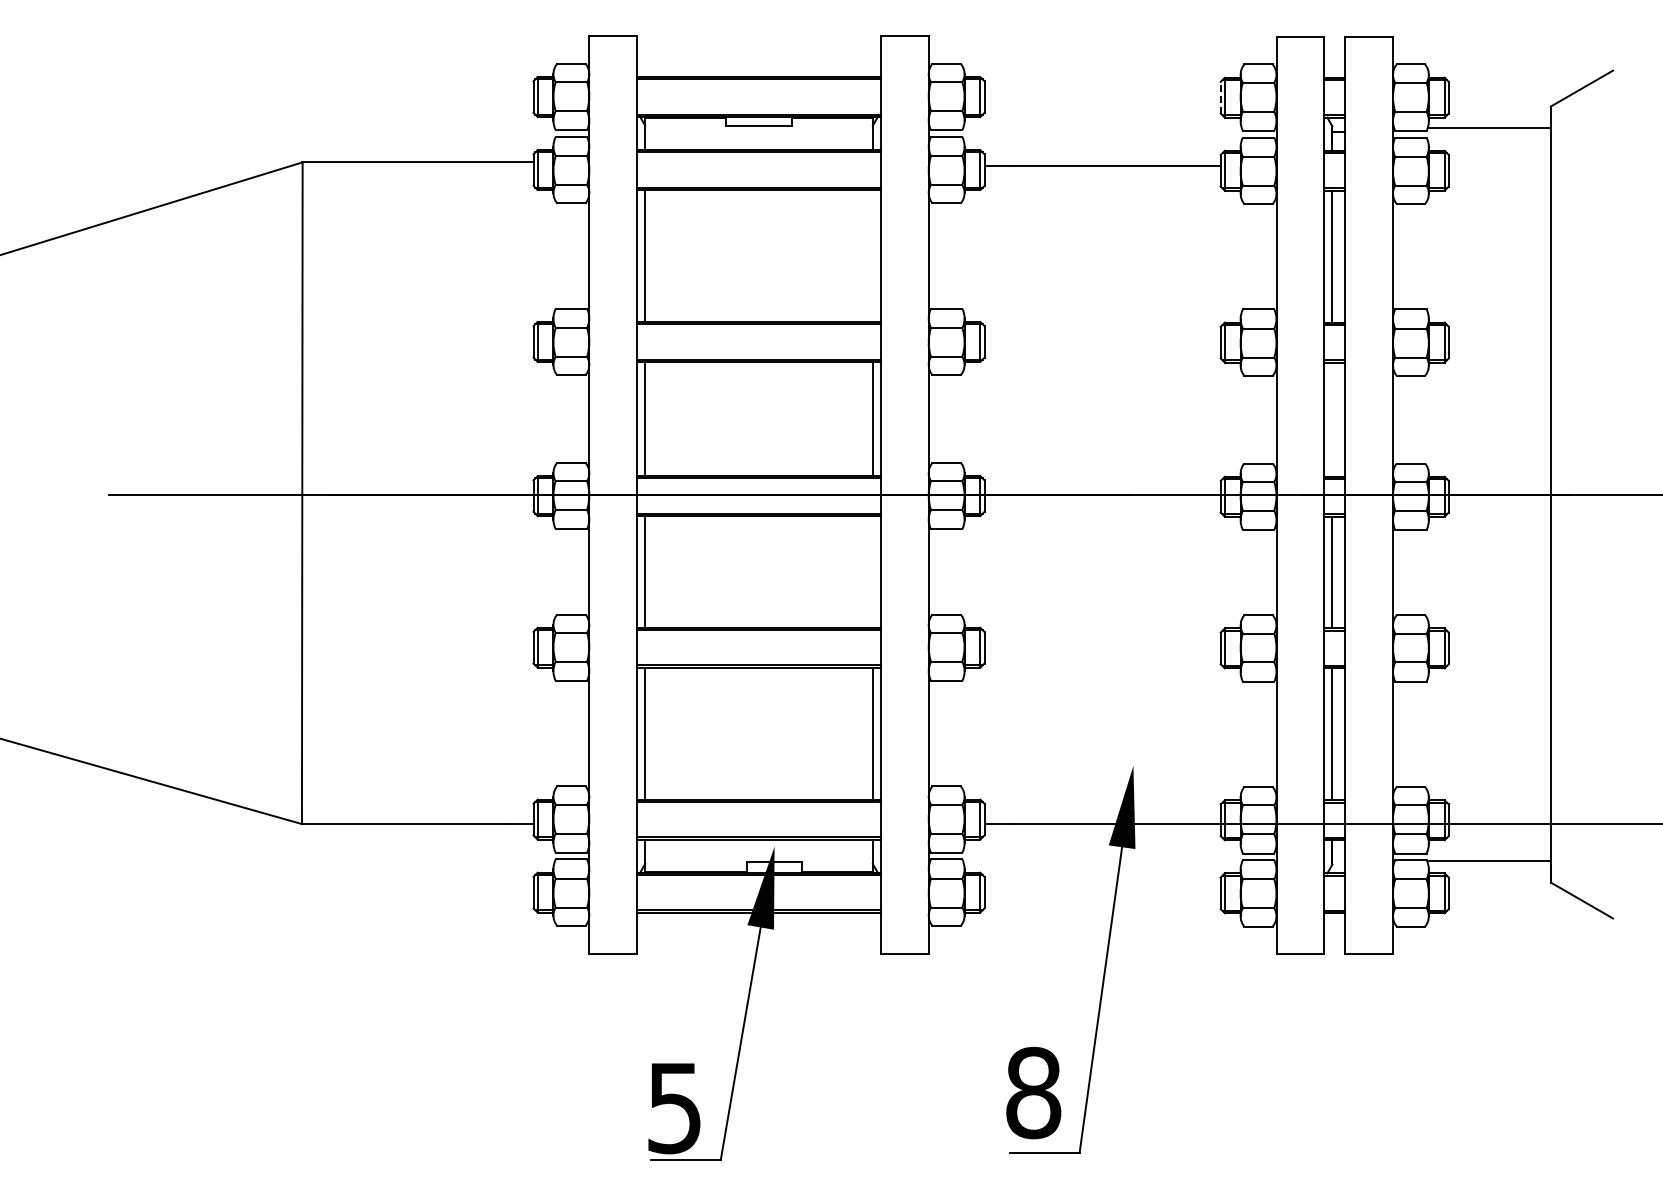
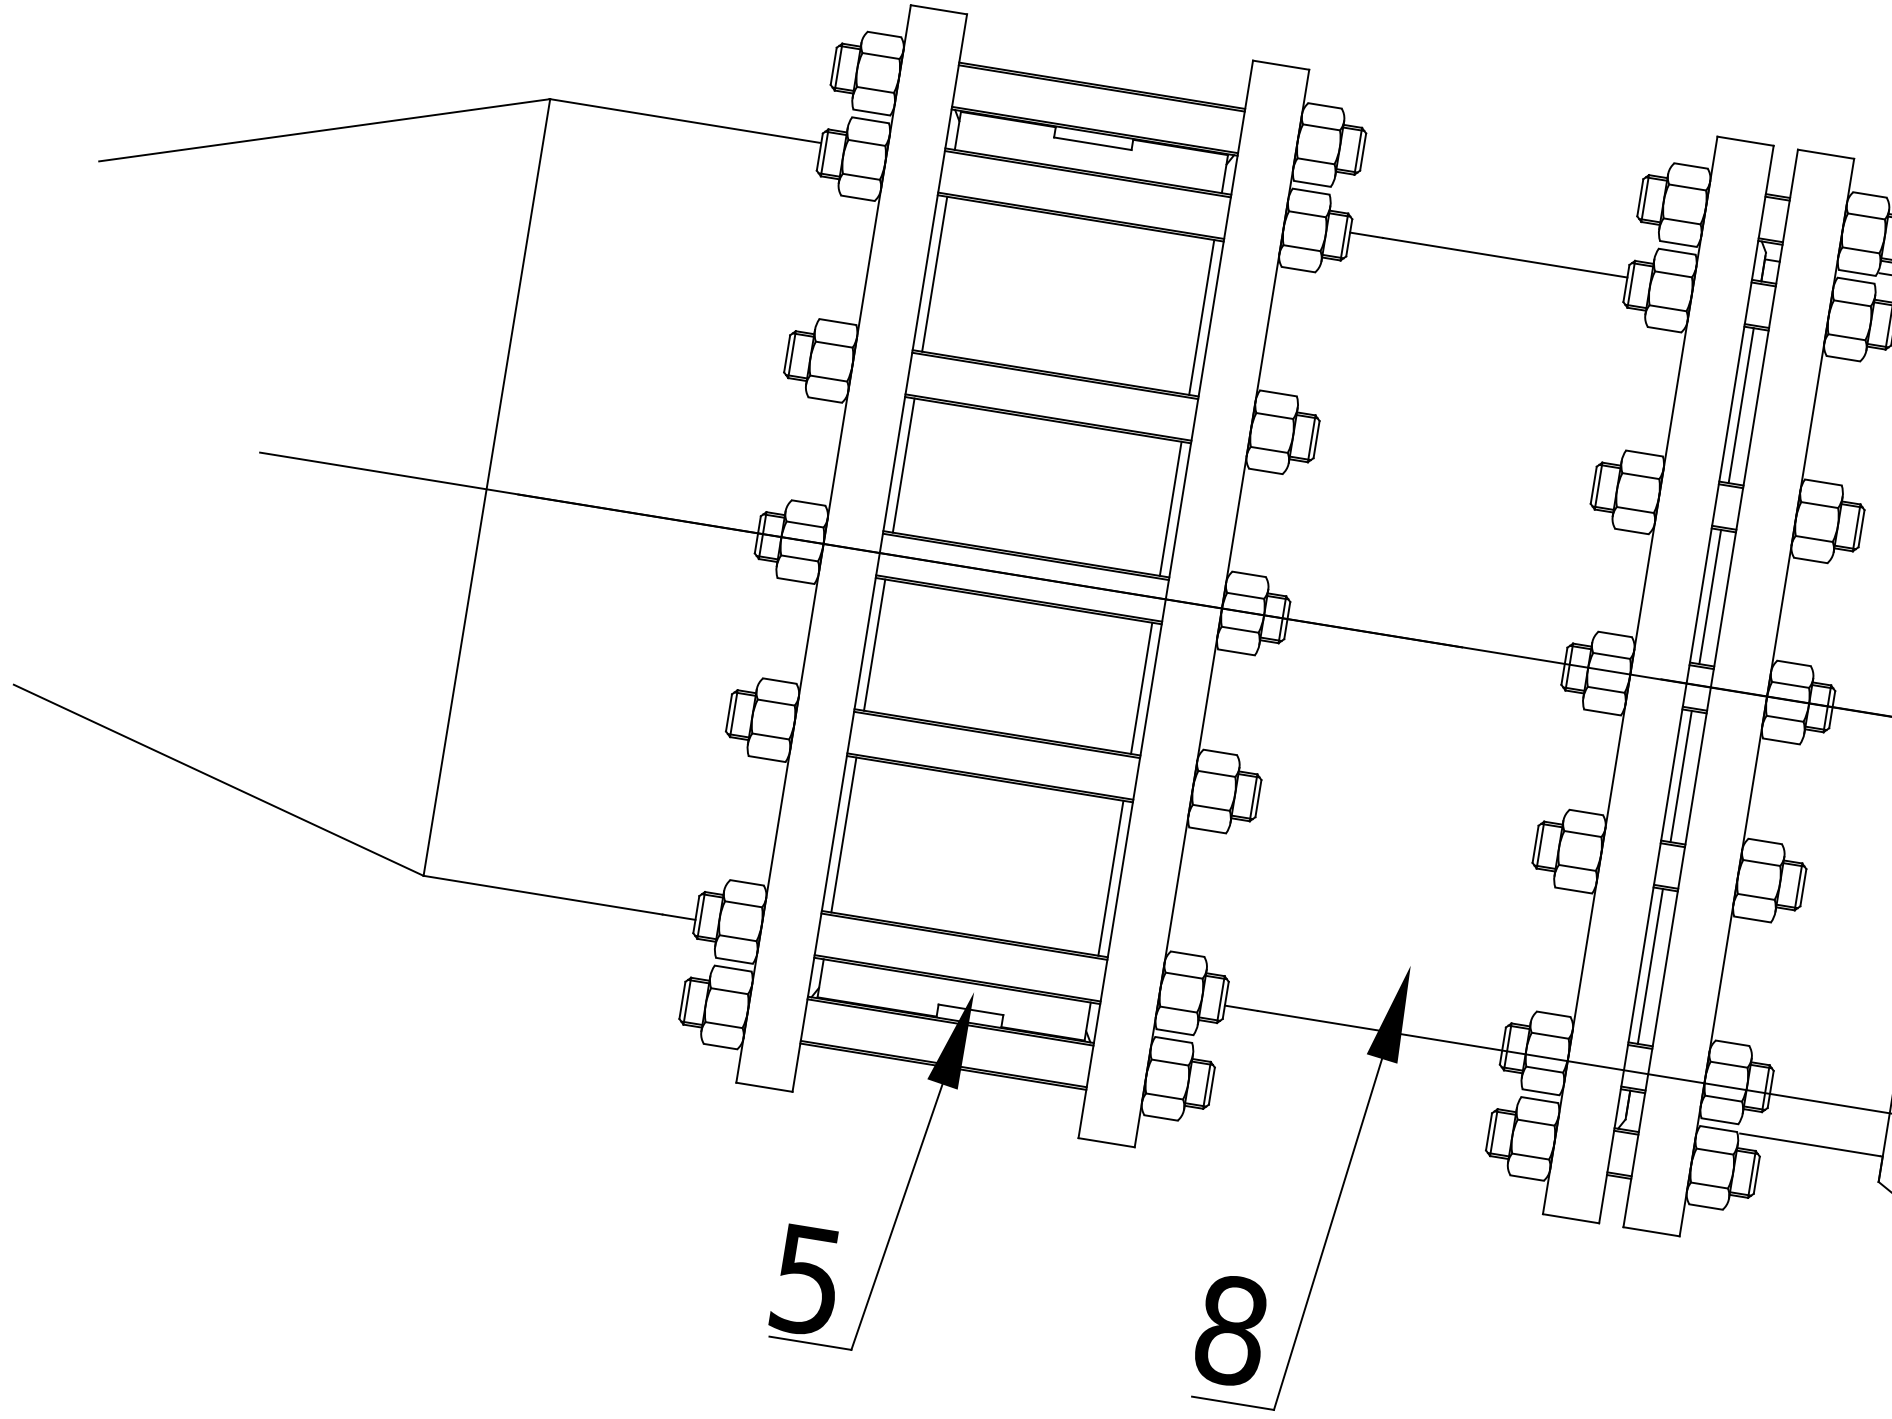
line: (1220, 97) -> (1640, 197), dashed -> solid
line: (872, 256) -> (1201, 317), added
line: (1332, 419) -> (1710, 596), added
line: (872, 571) -> (1141, 687), added

